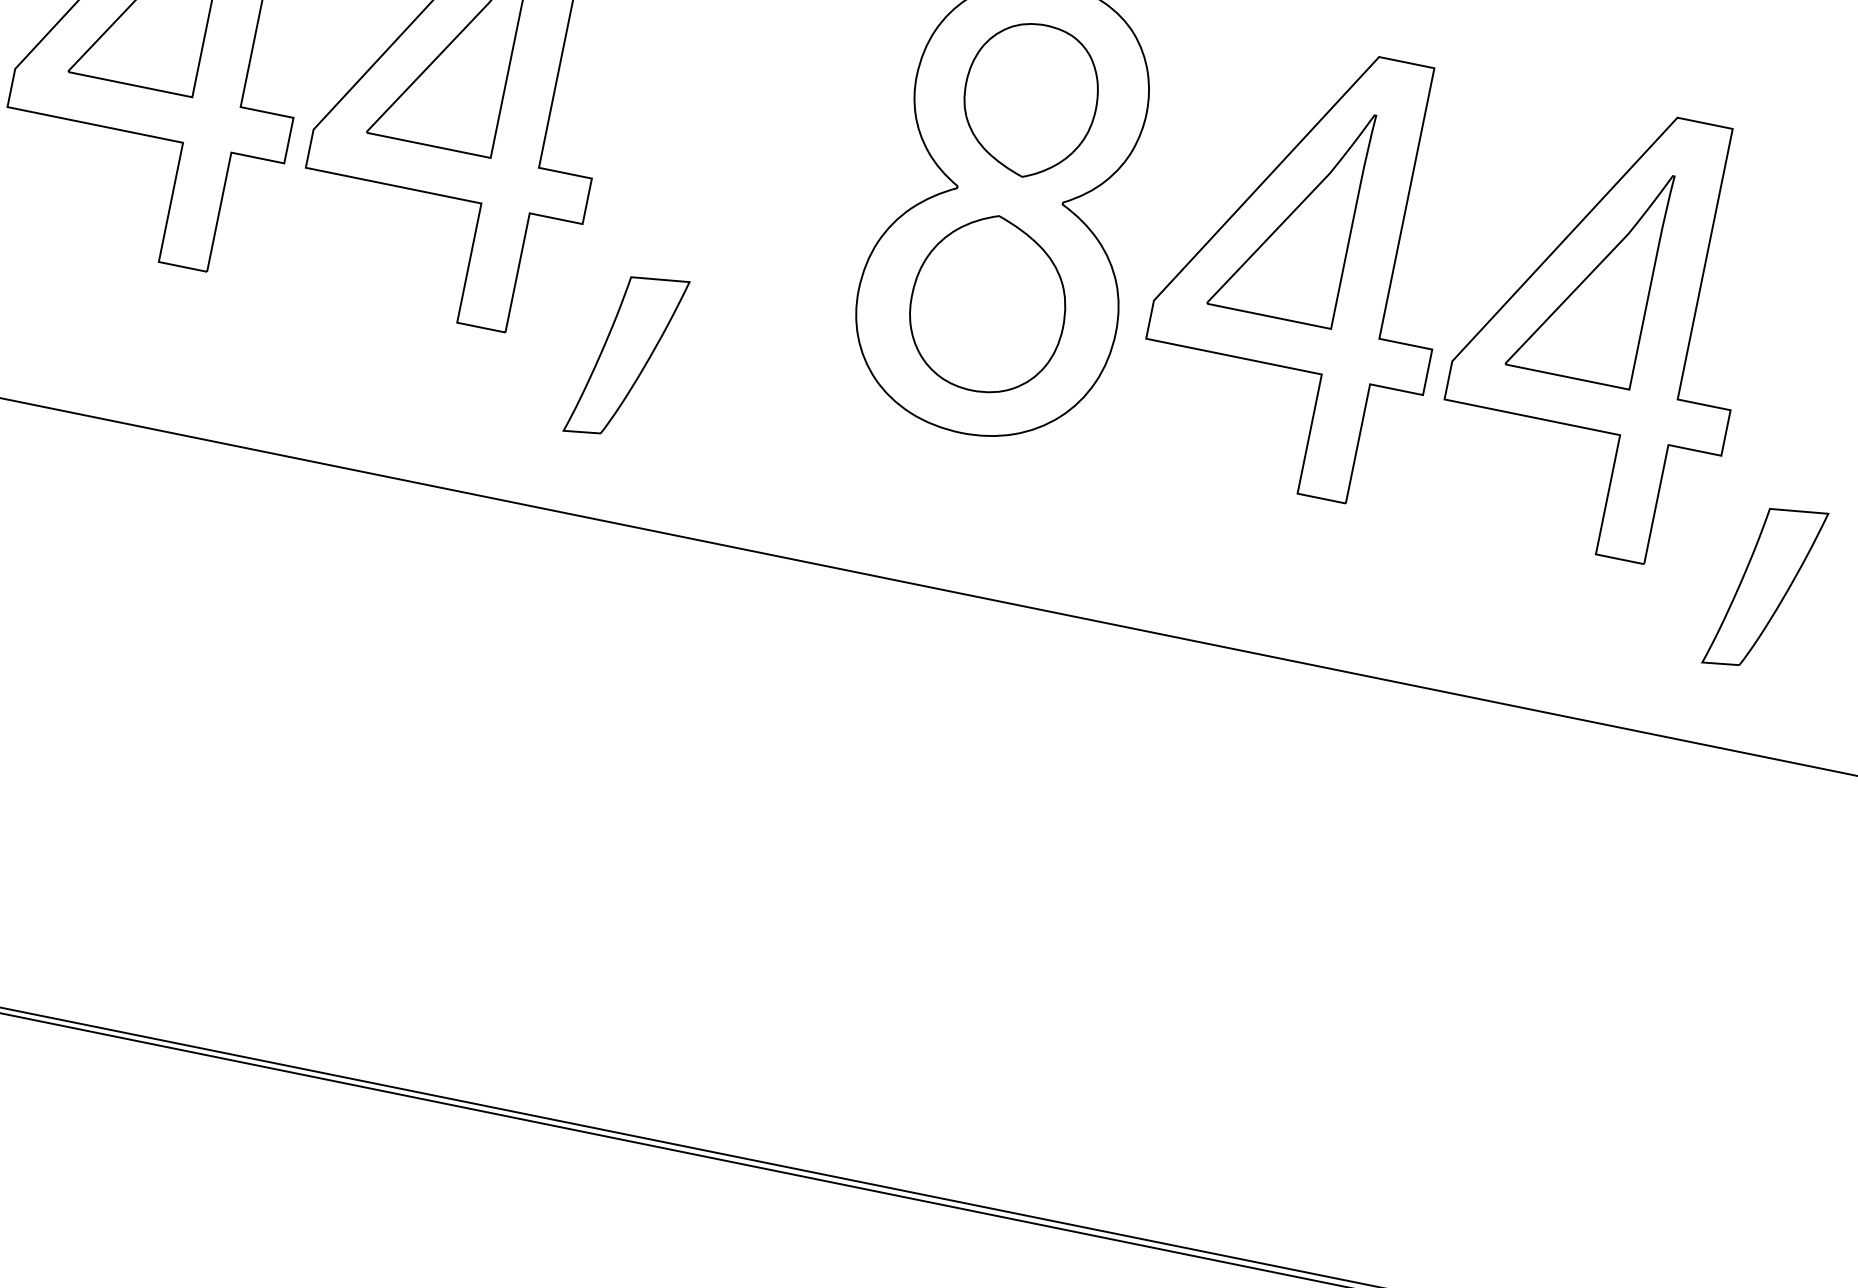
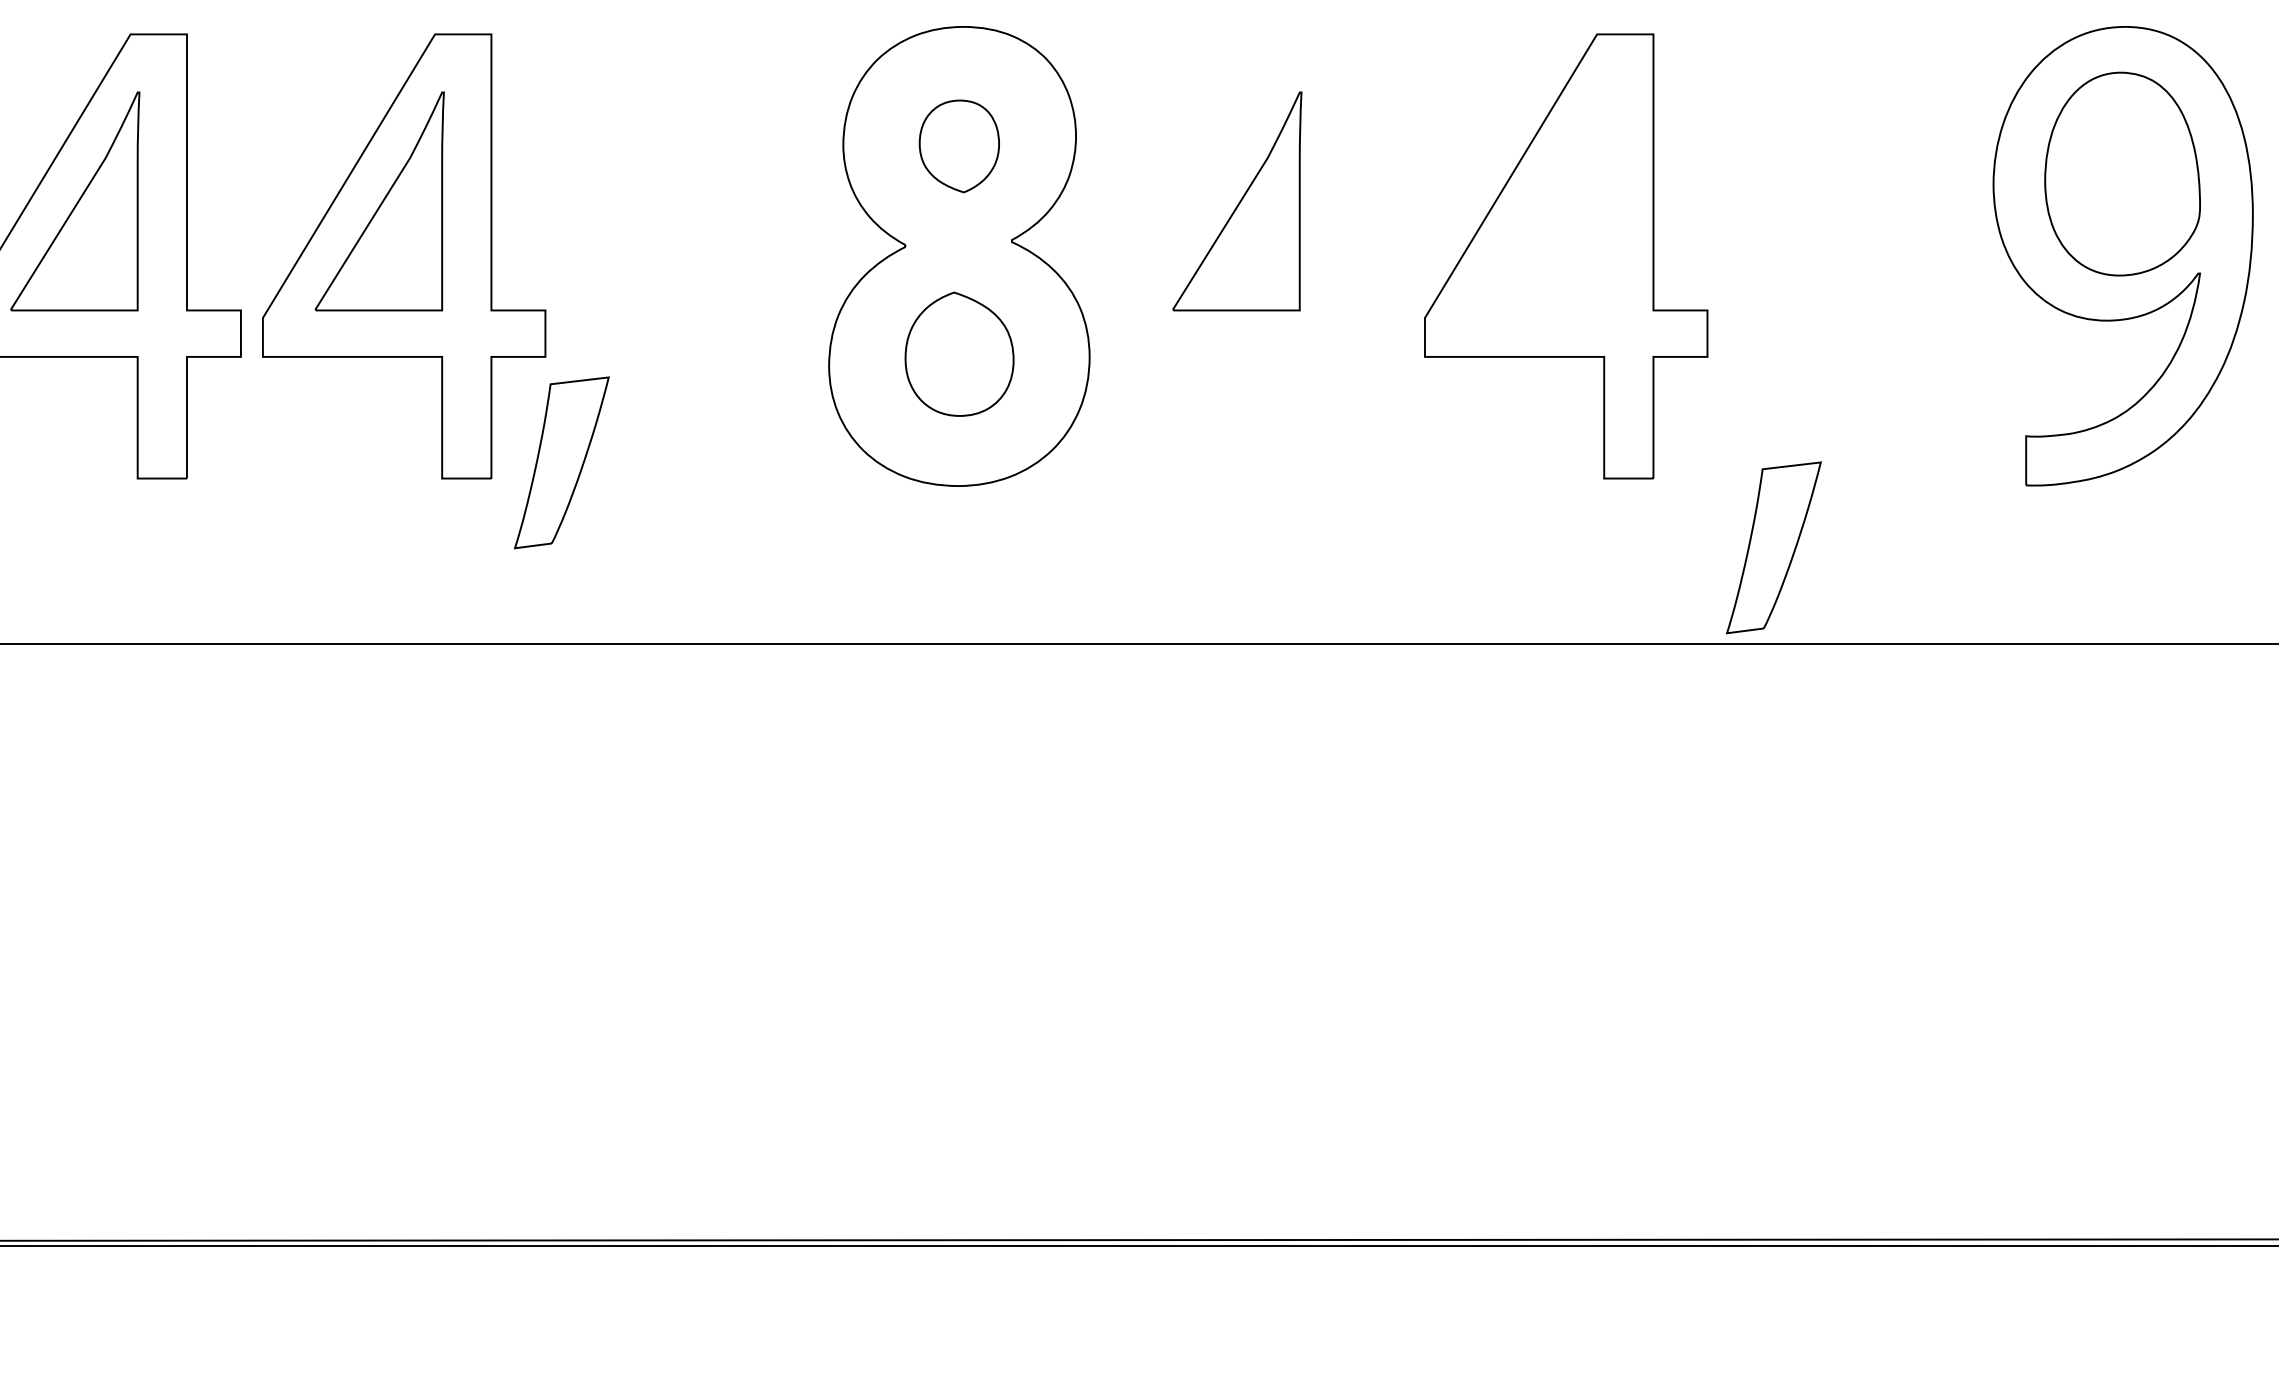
part: (1030, 100) -> (959, 146), size x0.6
part: (1304, 268) -> (1261, 256), removed
part: (1589, 270) -> (1541, 201), removed
part: (988, 304) -> (959, 354), size x0.7
part: (626, 356) -> (561, 462), moved
part: (1764, 587) -> (1773, 547), moved

